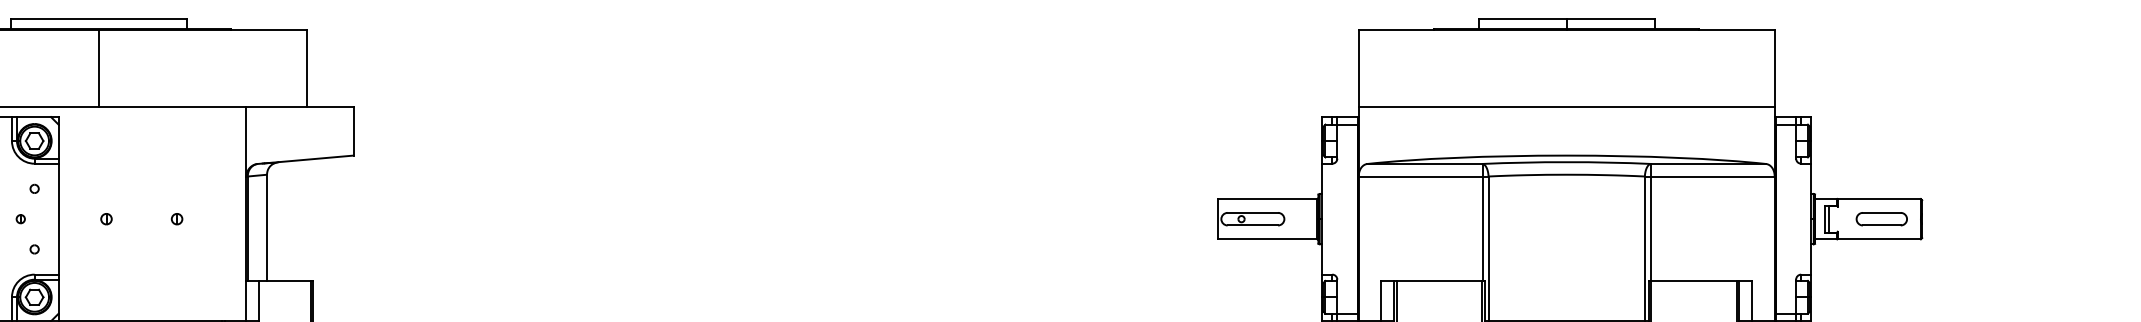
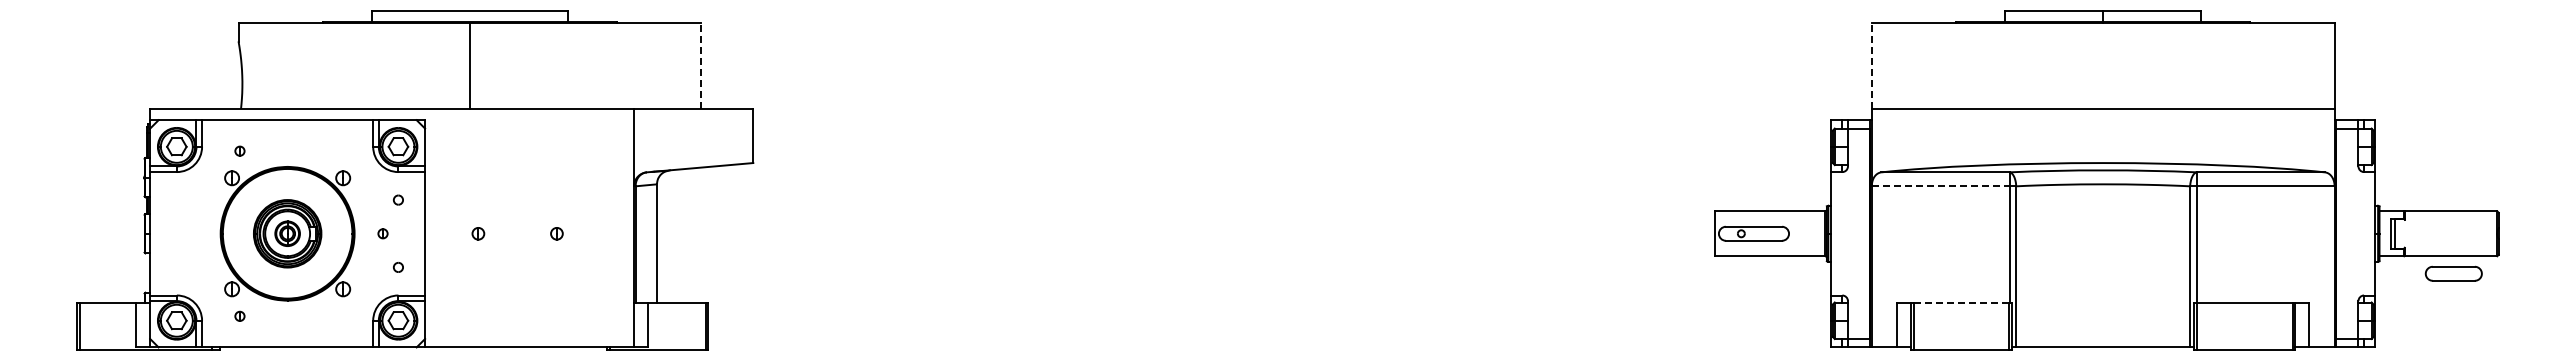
line: (307, 68) -> (701, 66), solid -> dashed
line: (1358, 68) -> (1871, 66), solid -> dashed
line: (1420, 176) -> (1940, 186), solid -> dashed
part: (1881, 218) -> (2453, 273), moved
line: (1439, 280) -> (1961, 302), solid -> dashed

